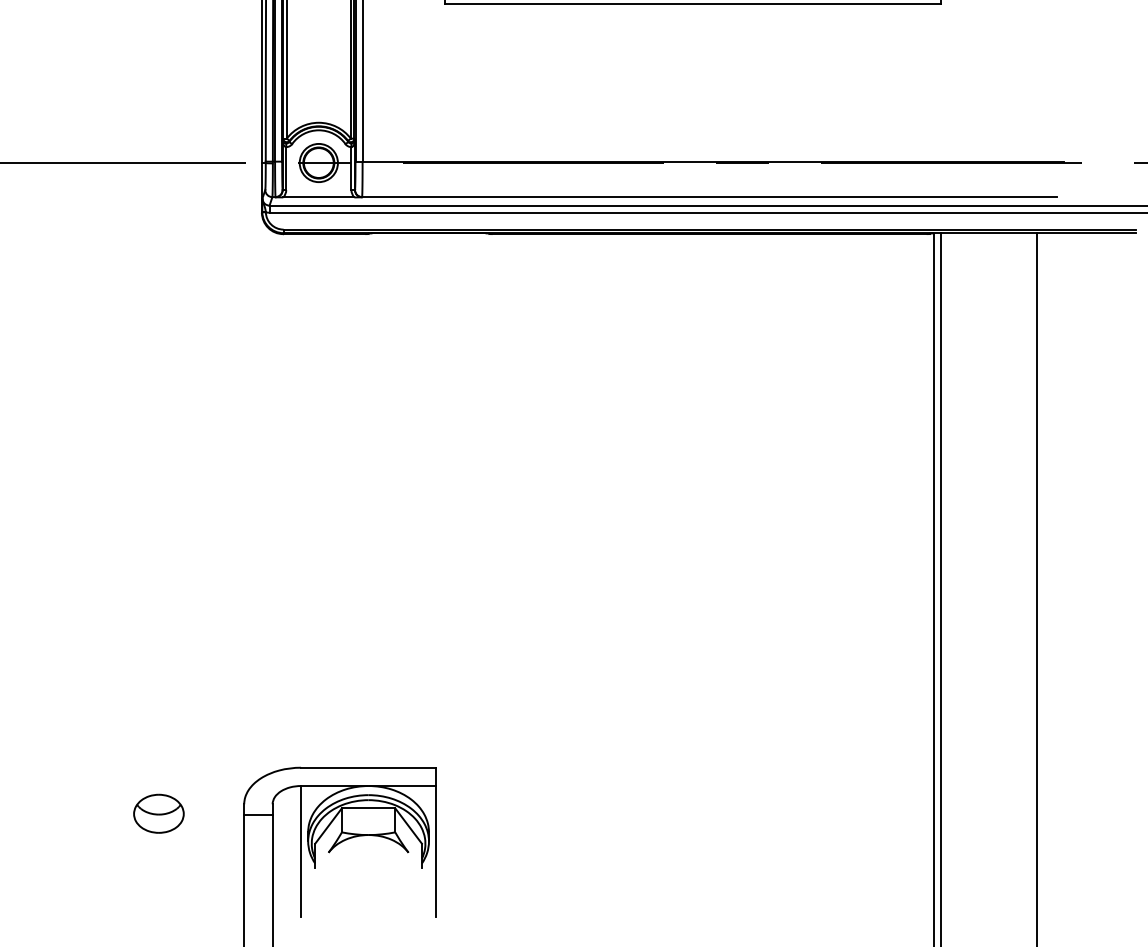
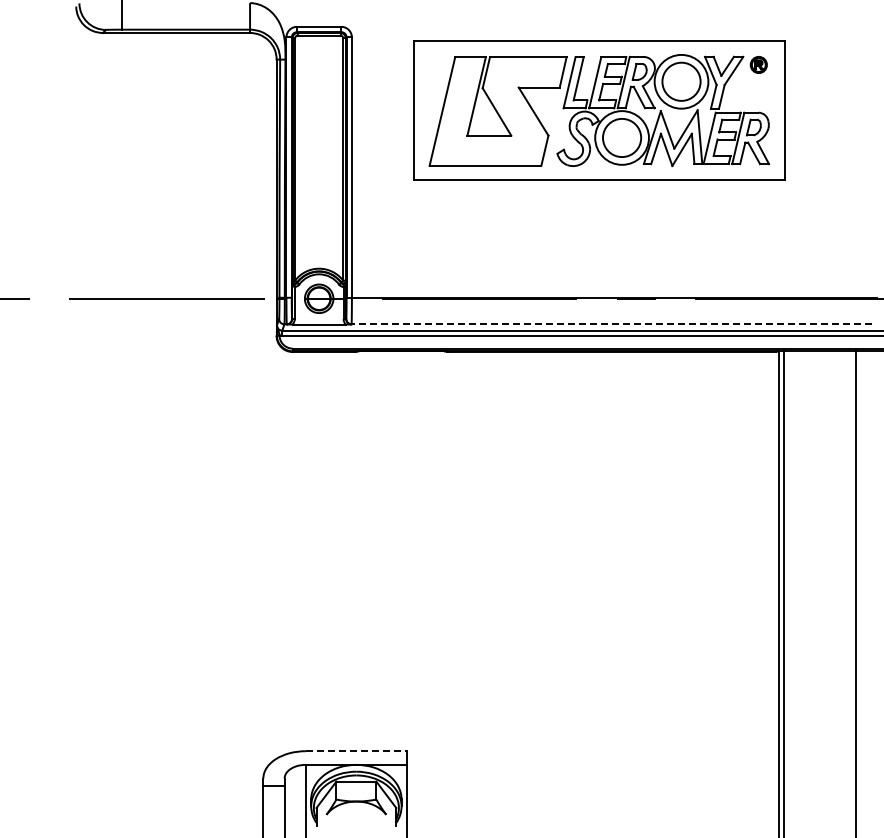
line: (709, 197) -> (611, 324), solid -> dashed
line: (368, 768) -> (356, 751), solid -> dashed
part: (158, 813) -> (199, 785), removed

